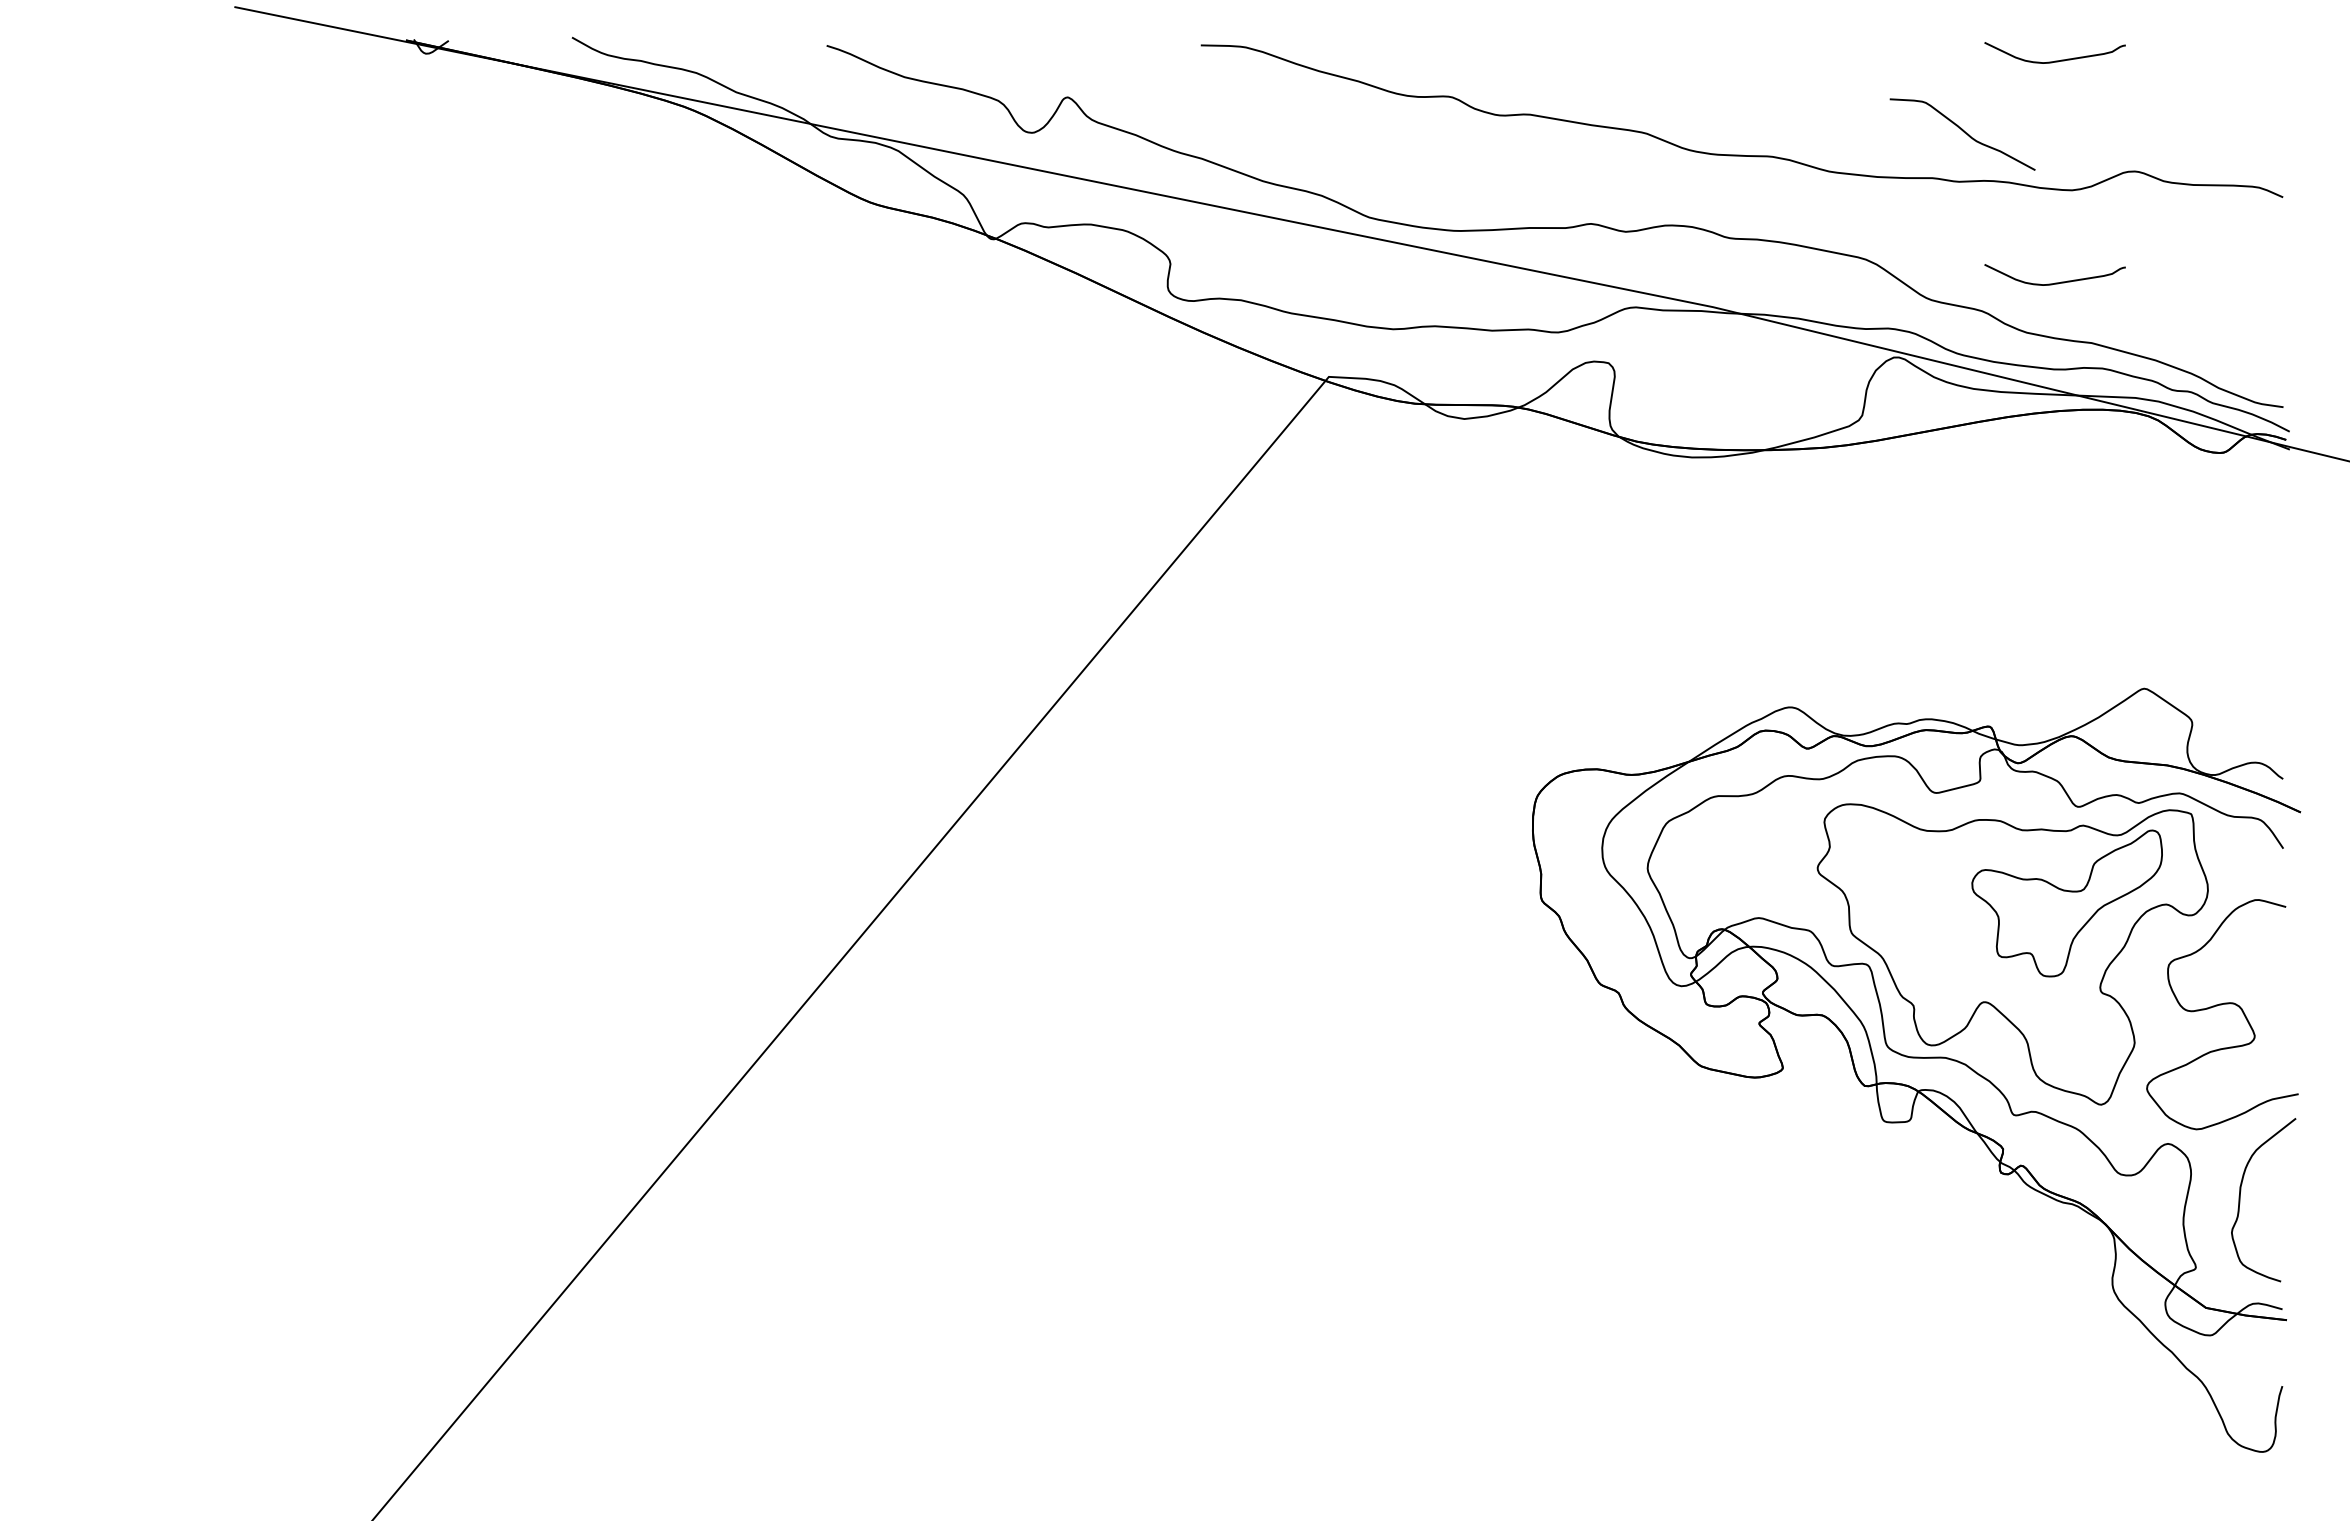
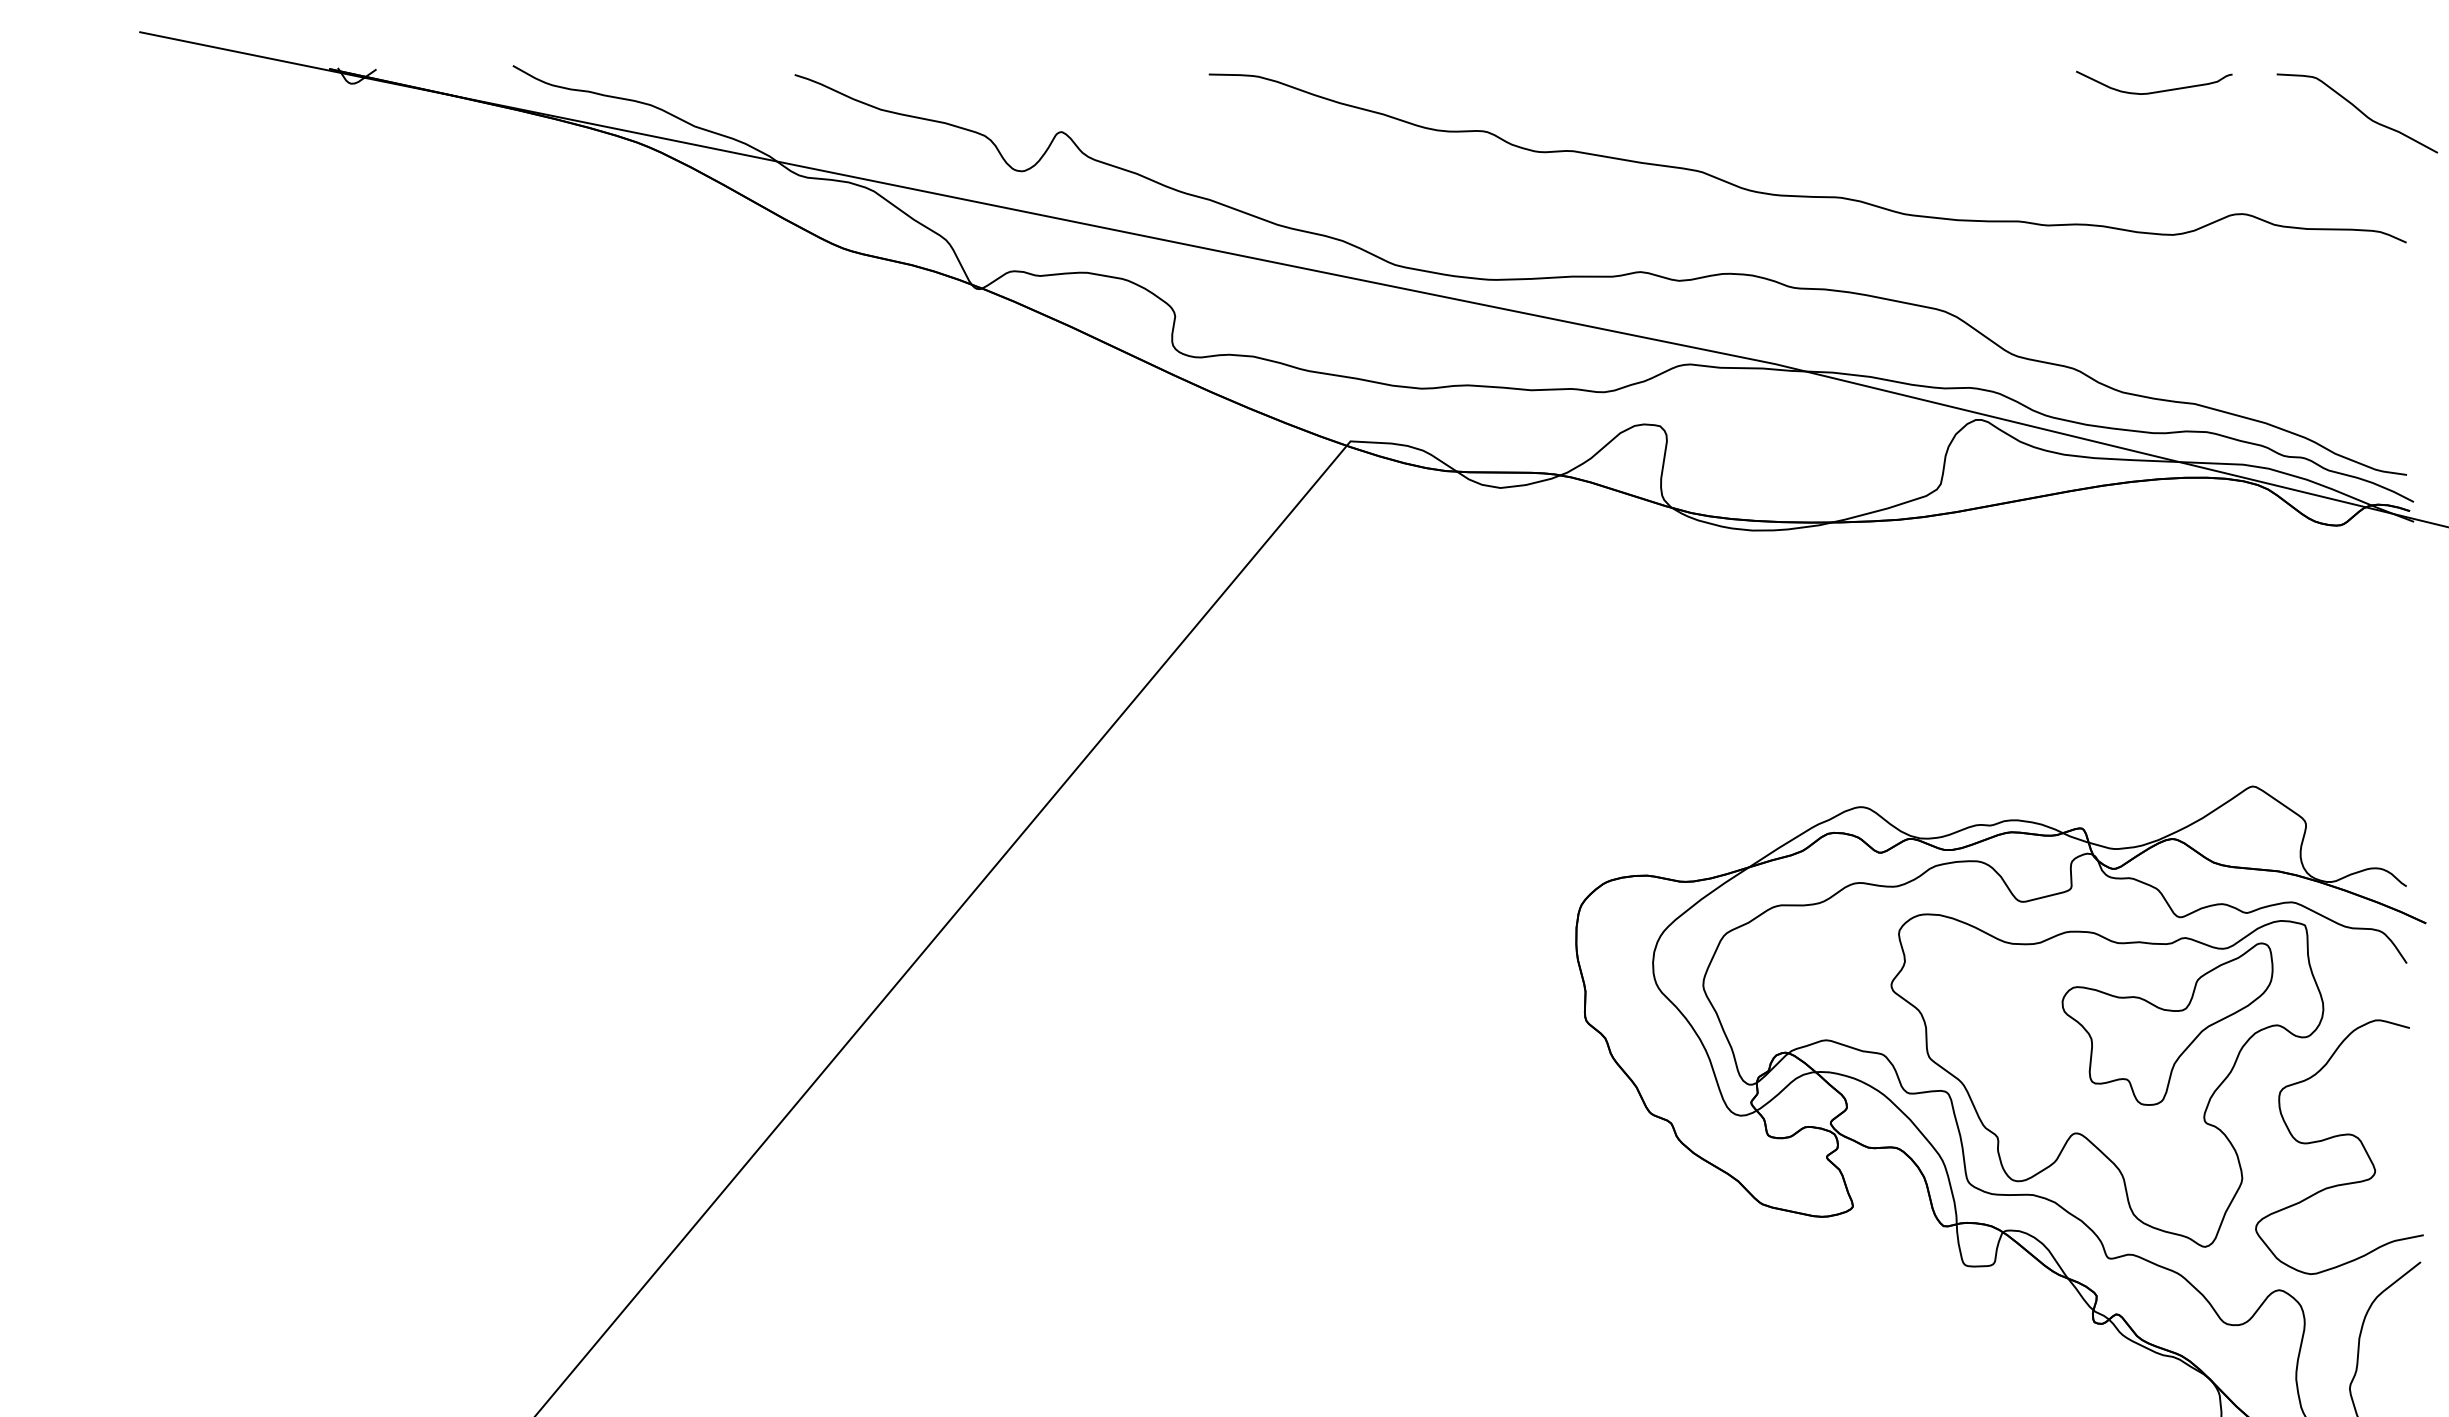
curve: (1963, 132) -> (2358, 111), moved
curve: (2055, 282) -> (2154, 336), removed

